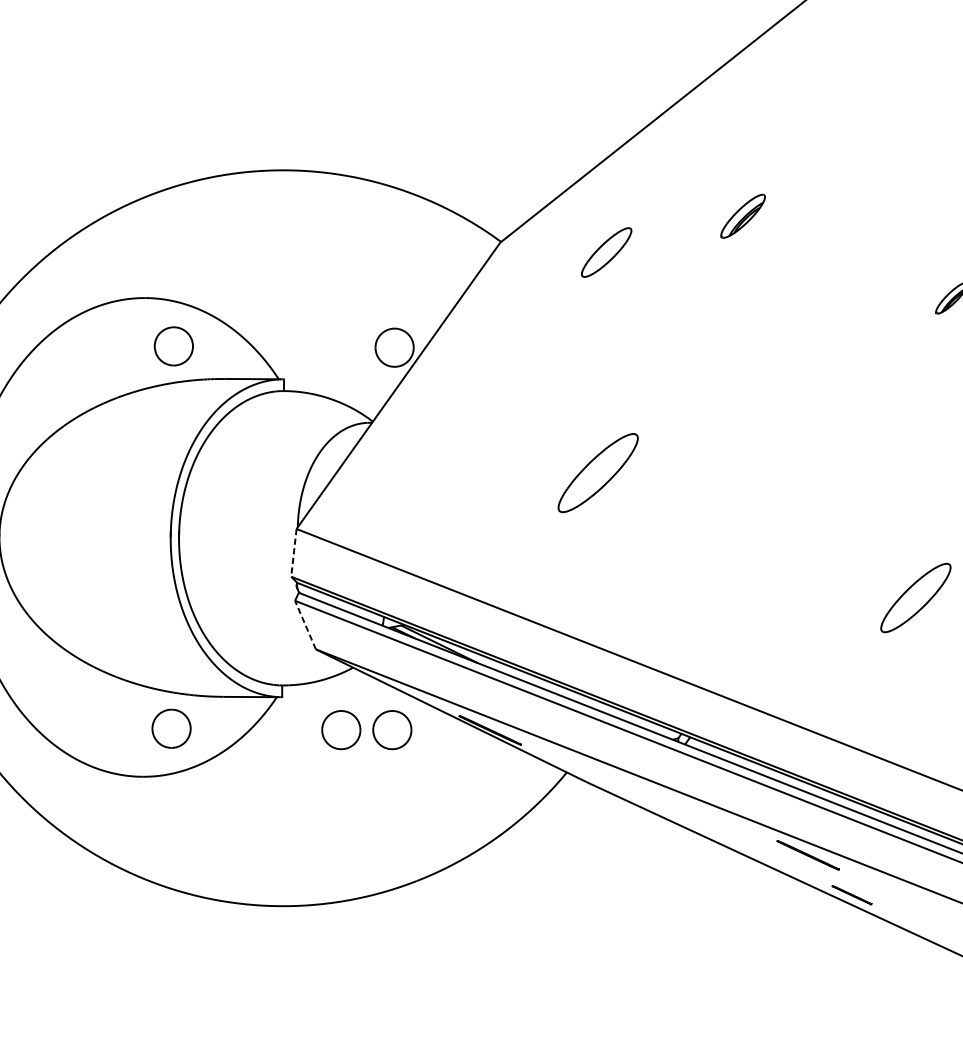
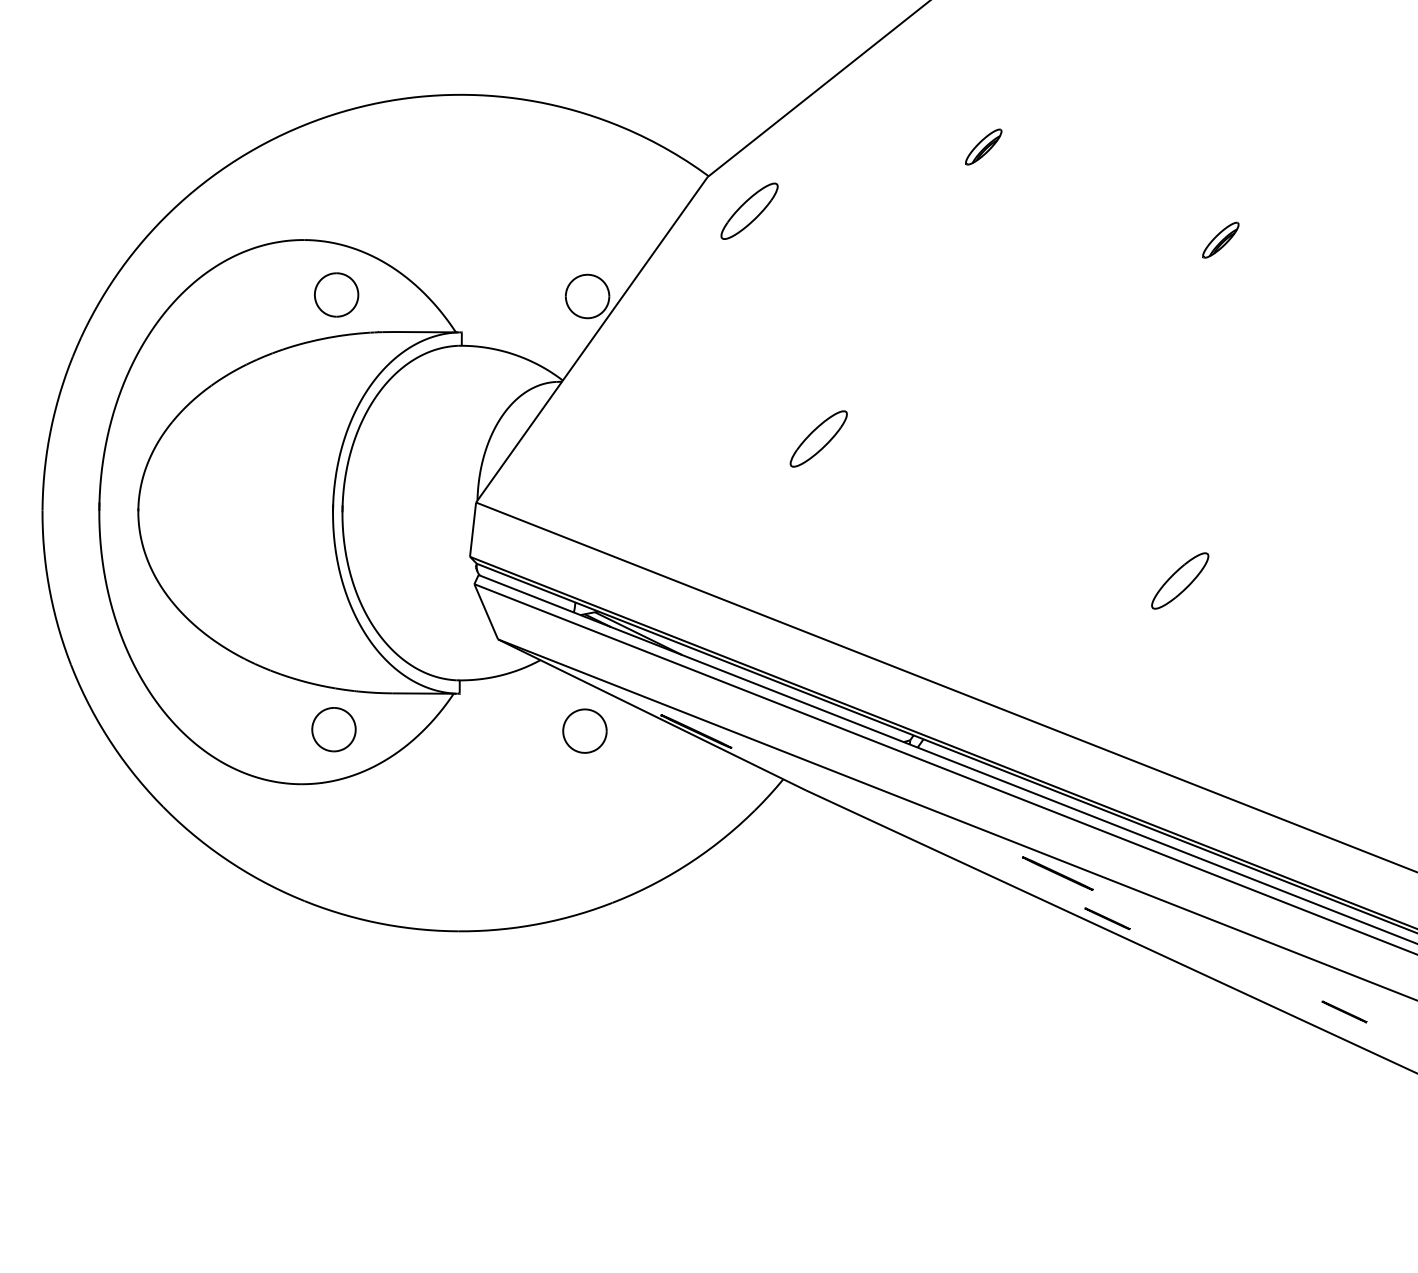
part: (742, 215) -> (983, 146), size x0.71
part: (606, 251) -> (749, 210), moved
part: (597, 472) -> (818, 438), size x0.62
line: (294, 553) -> (473, 530), dashed -> solid
part: (916, 597) -> (1180, 580), size x0.71
line: (305, 624) -> (486, 611), dashed -> solid
part: (340, 729) -> (526, 730), removed

